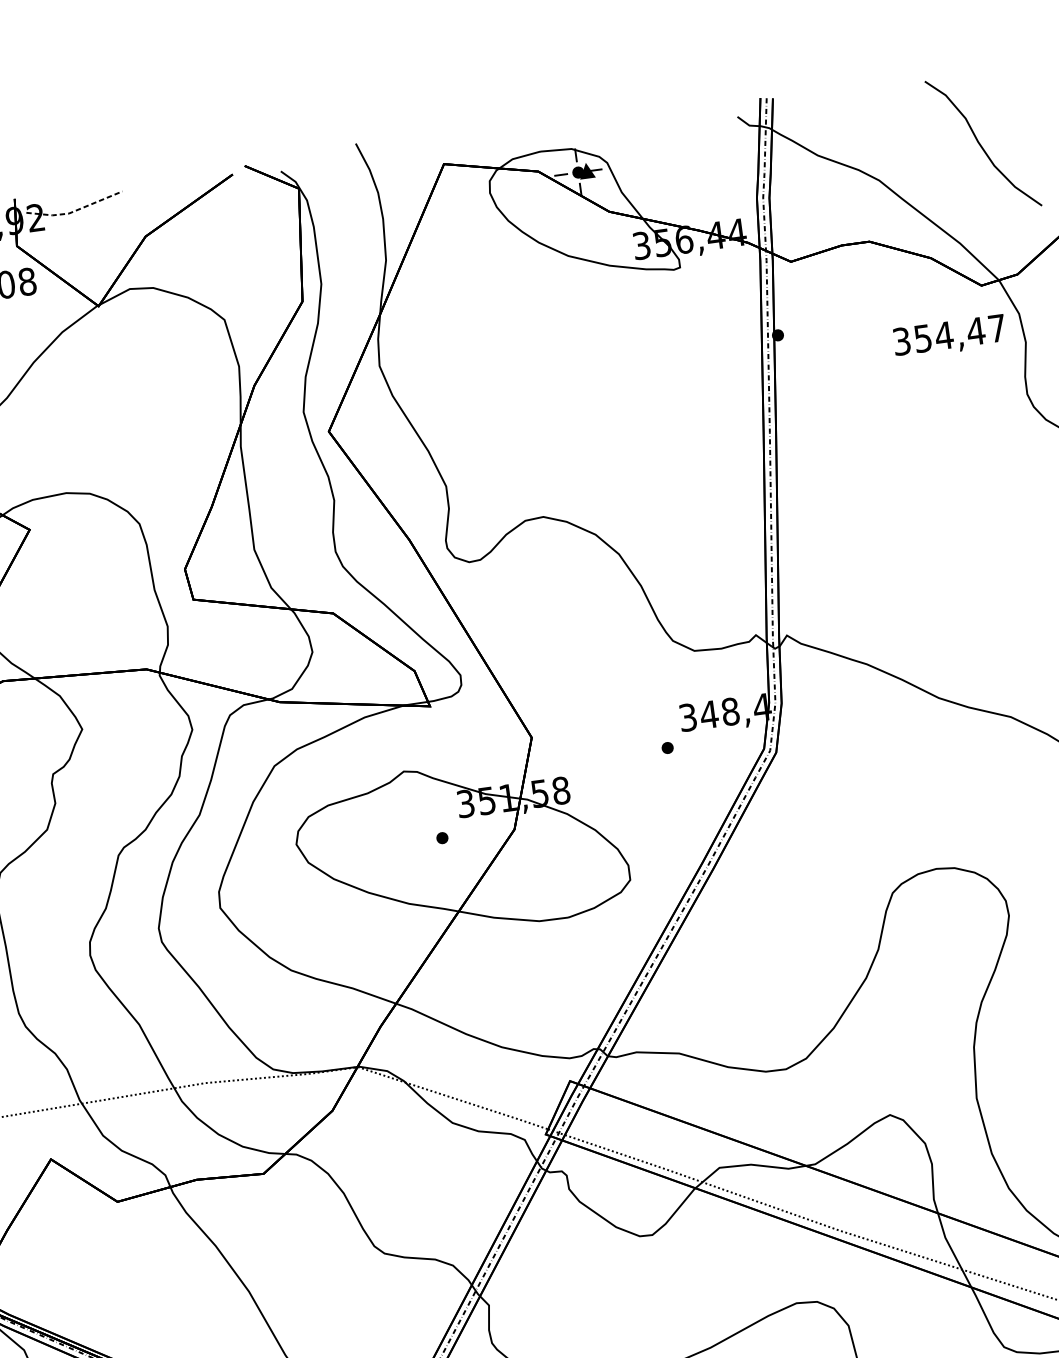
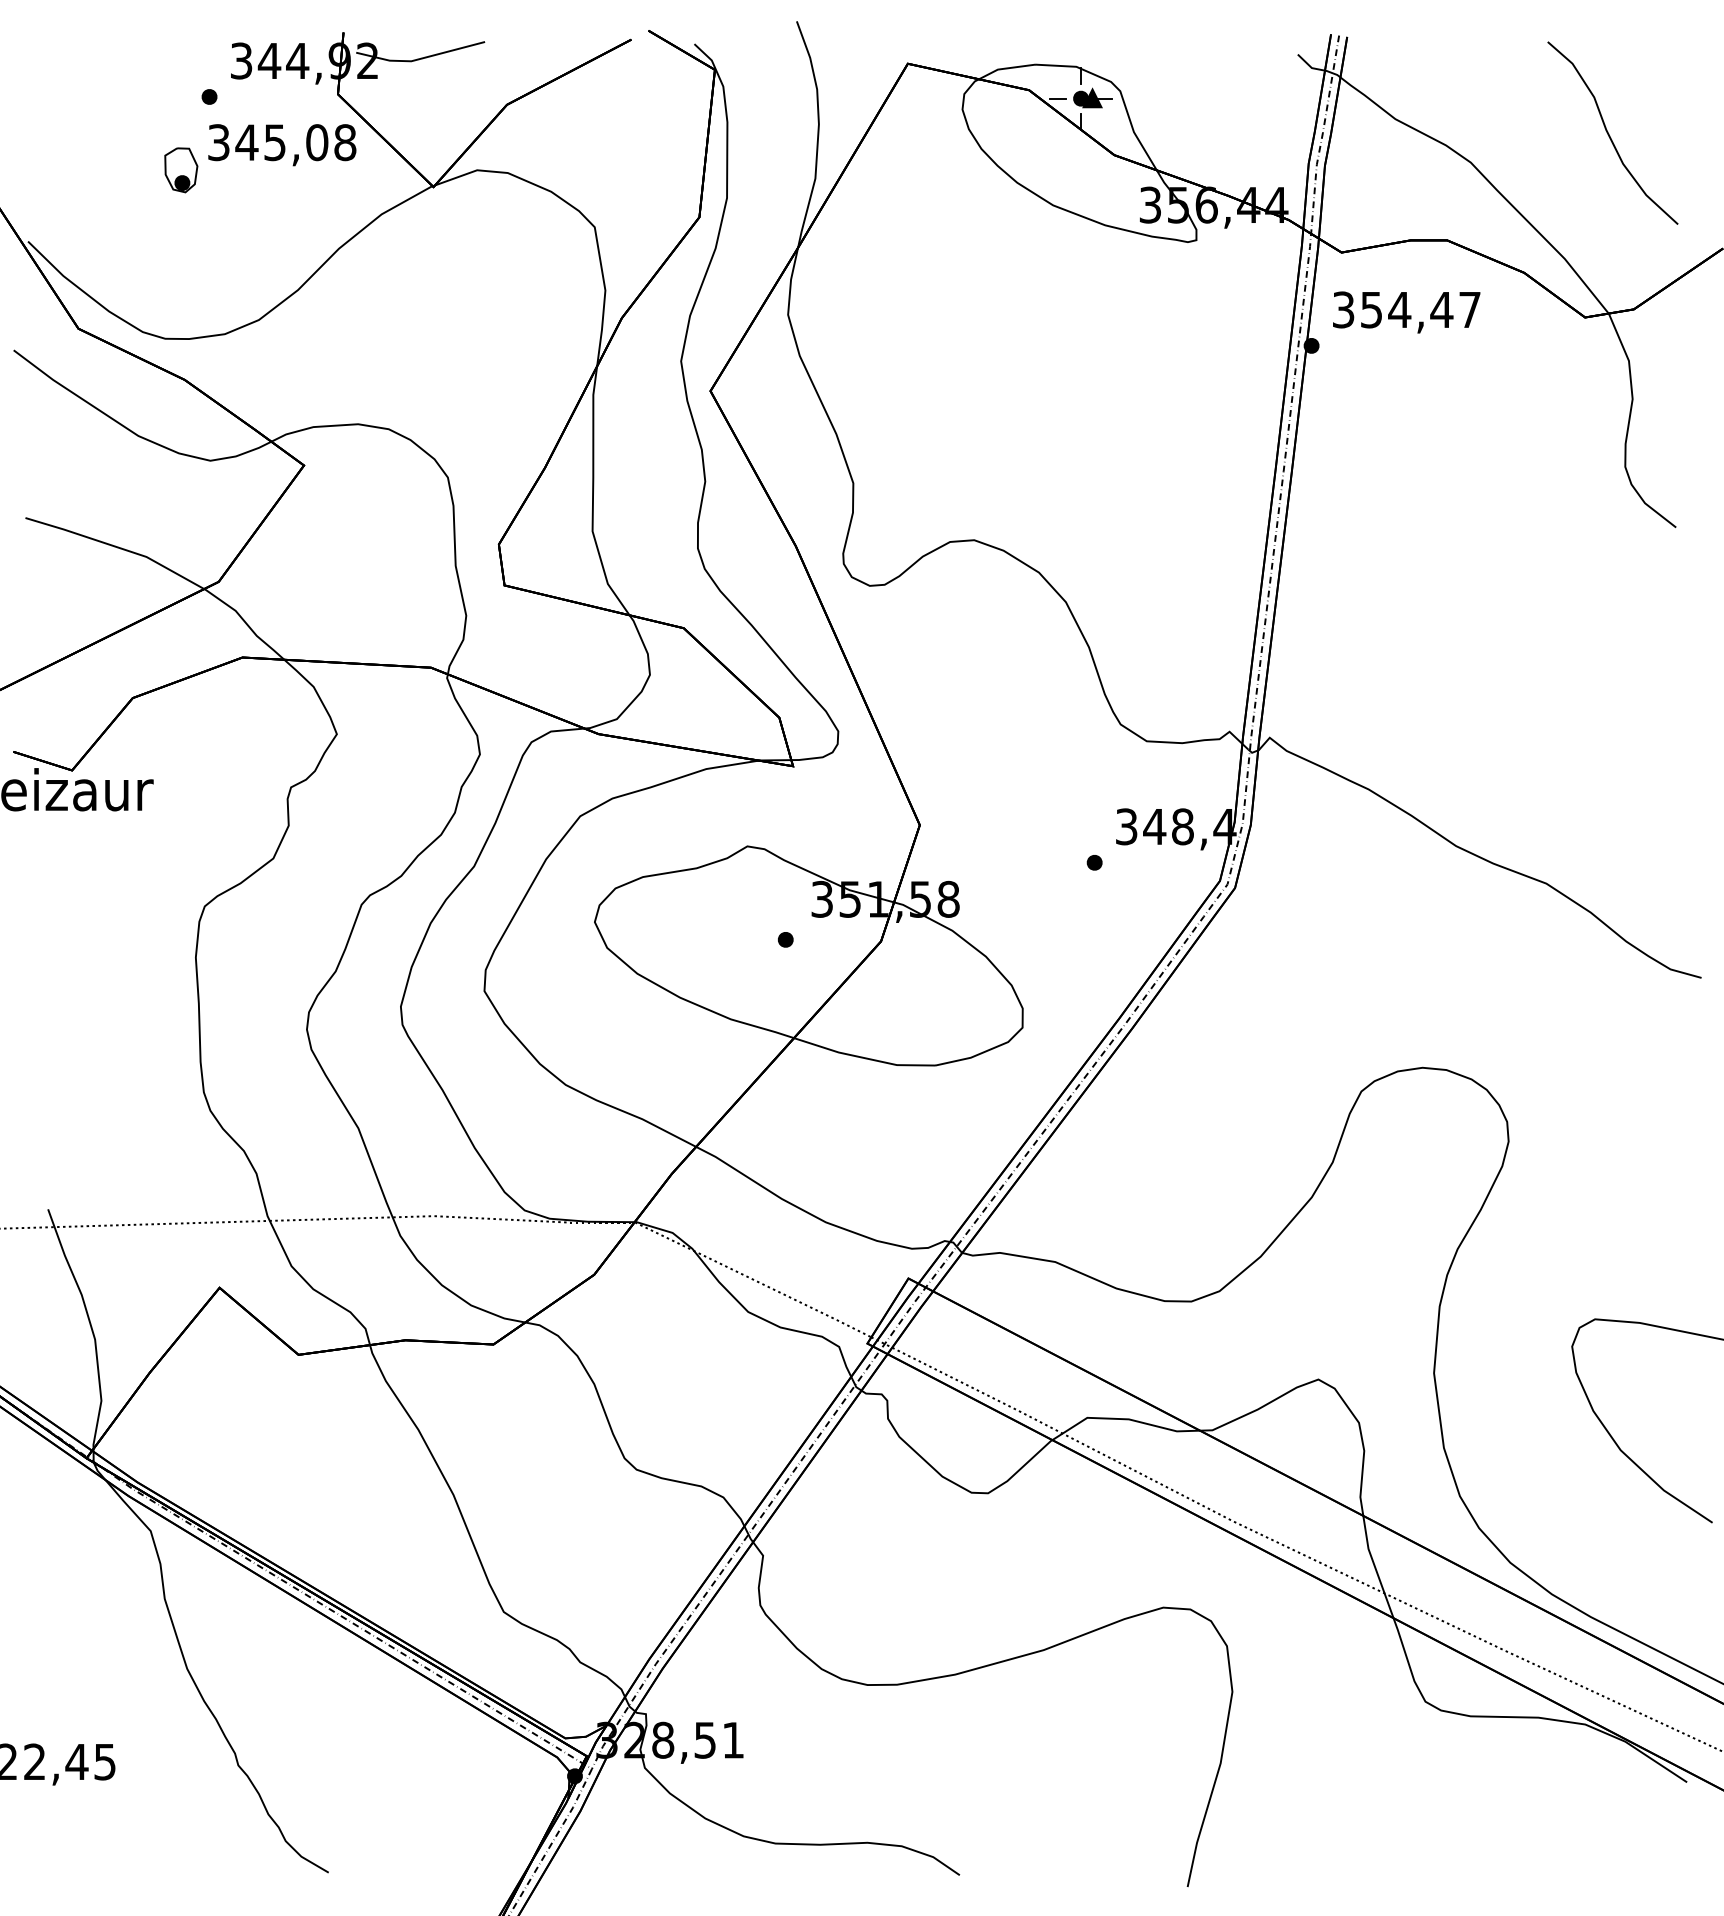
line: (74, 211) -> (419, 59), dashed -> solid
text: (949, 336) -> (1406, 312), moved

